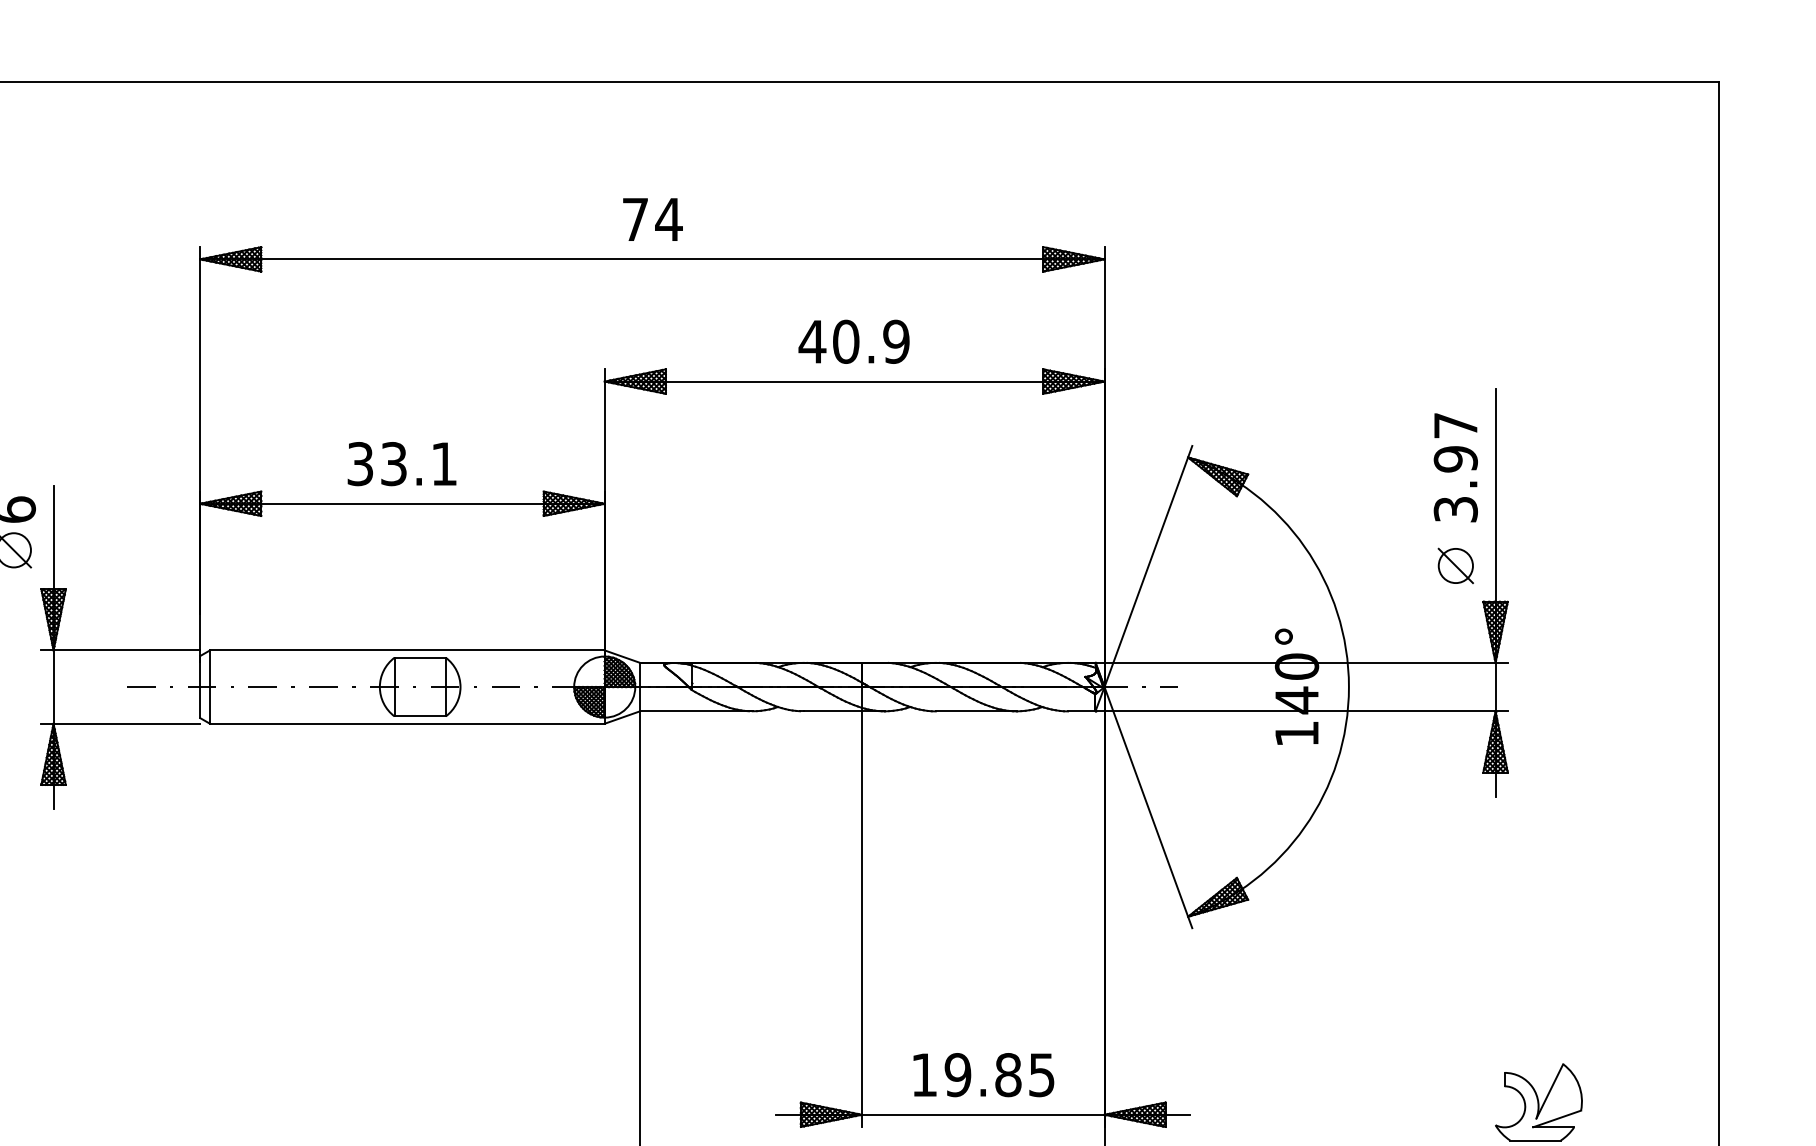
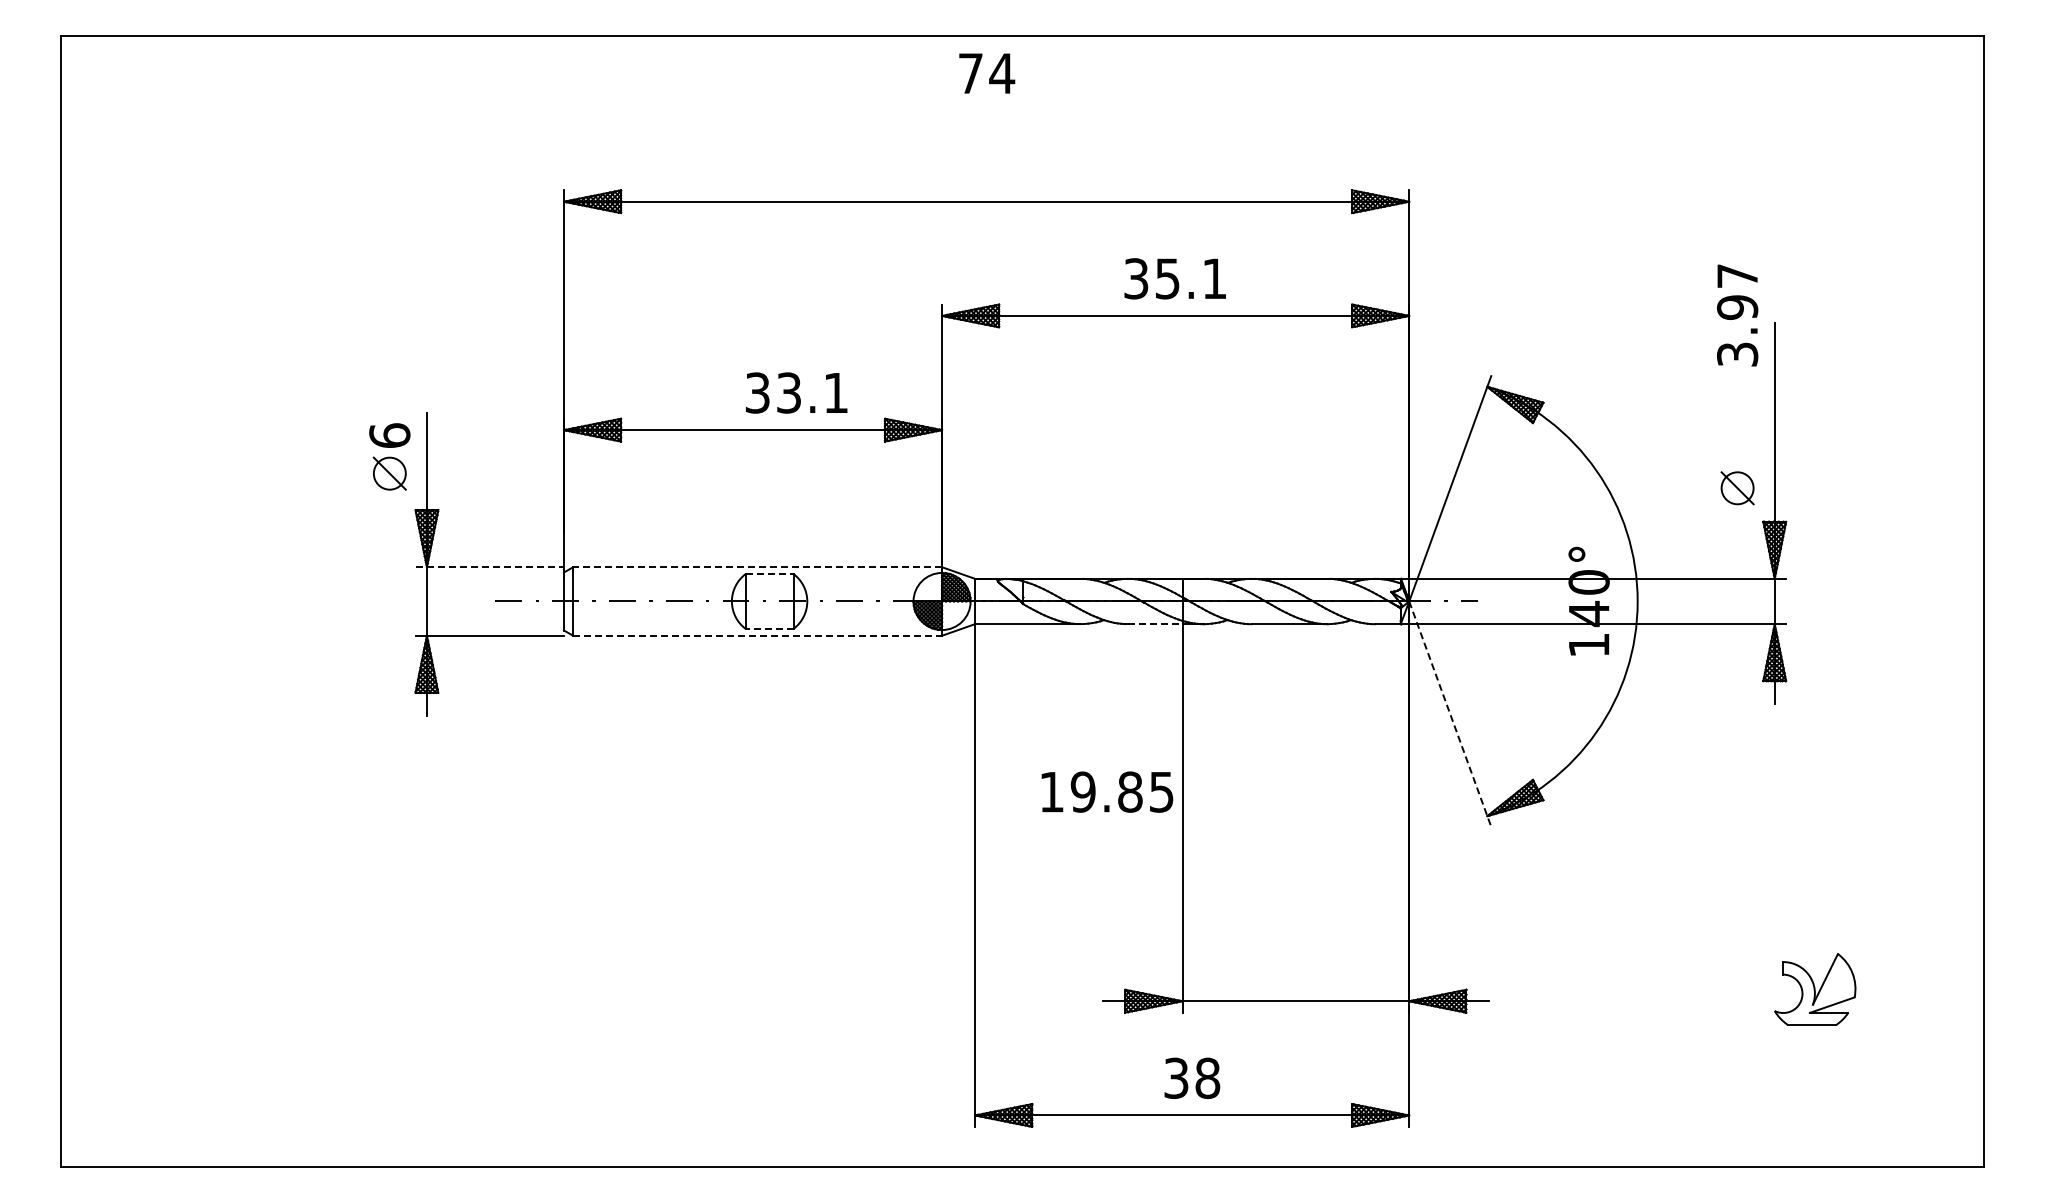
text: (653, 219) -> (987, 73), moved
text: (854, 341) -> (1175, 278), 40.9 -> 35.1
text: (401, 463) -> (796, 392), moved
text: (1455, 467) -> (1737, 315), moved
line: (121, 650) -> (490, 567), solid -> dashed
line: (407, 650) -> (757, 567), solid -> dashed
line: (420, 658) -> (769, 574), solid -> dashed
line: (833, 711) -> (1155, 624), solid -> dashed
line: (420, 715) -> (769, 628), solid -> dashed
line: (408, 723) -> (758, 635), solid -> dashed
line: (1148, 807) -> (1450, 714), solid -> dashed
text: (983, 1074) -> (1107, 791), moved

